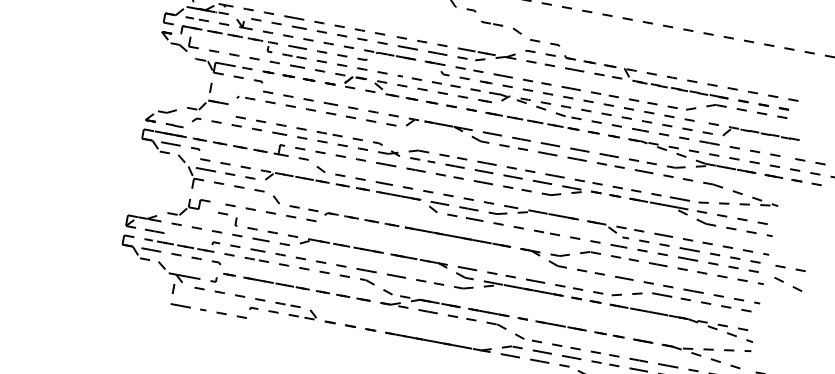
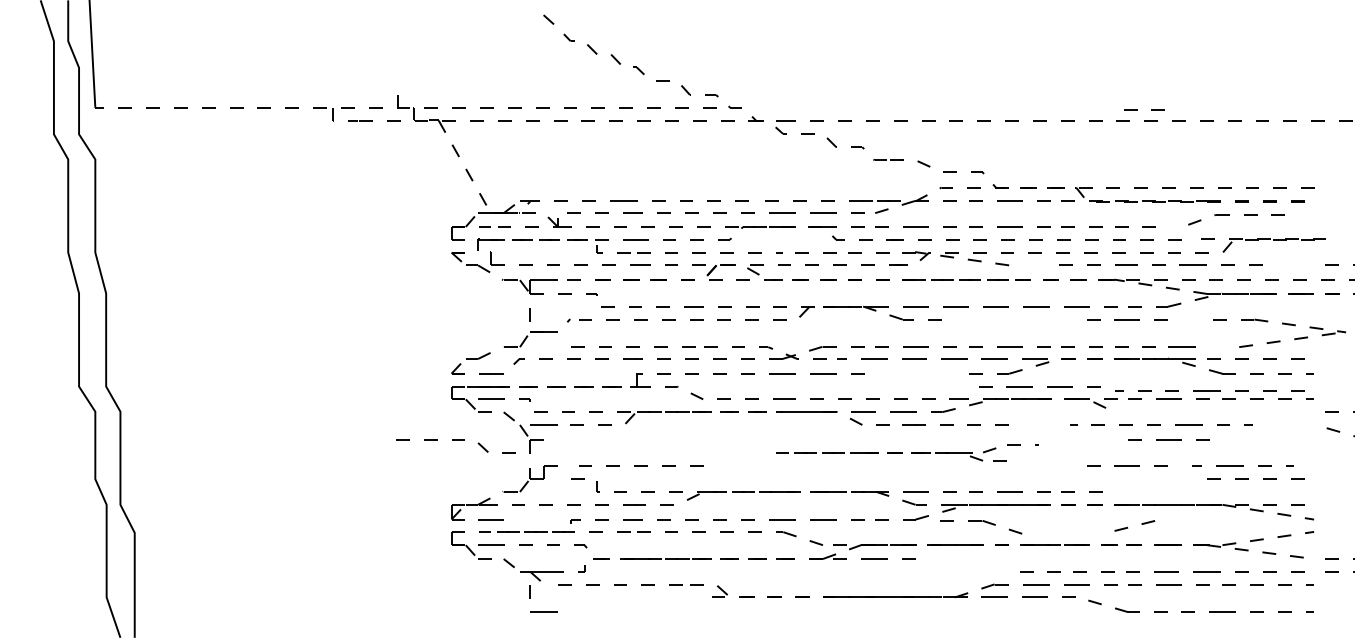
line: (679, 20) -> (1137, 109), added
part: (736, 113) -> (1235, 219), size x0.7
part: (675, 136) -> (1160, 264), size x0.7
line: (557, 155) -> (1032, 386), moved
line: (482, 182) -> (915, 373), removed
curve: (257, 190) -> (455, 440), moved
part: (728, 203) -> (1279, 340), moved
part: (463, 238) -> (903, 452), size x0.6
part: (691, 249) -> (1209, 390), moved
part: (654, 252) -> (1160, 424), size x0.6
line: (727, 277) -> (1263, 439), removed
part: (711, 293) -> (1247, 465), size x0.7
line: (662, 294) -> (1181, 478), removed
line: (622, 295) -> (1128, 528), moved
curve: (250, 309) -> (637, 599), removed
part: (495, 329) -> (981, 527), moved

